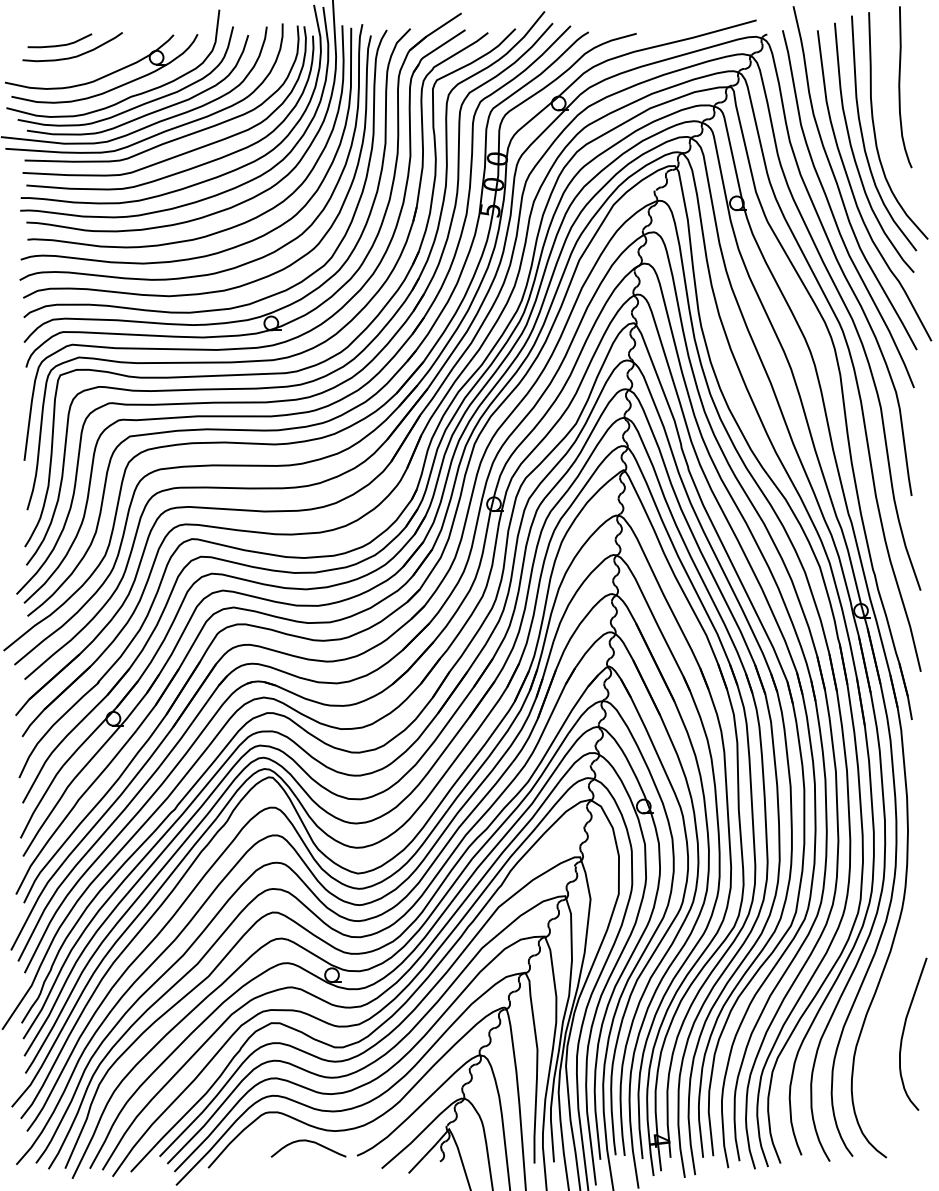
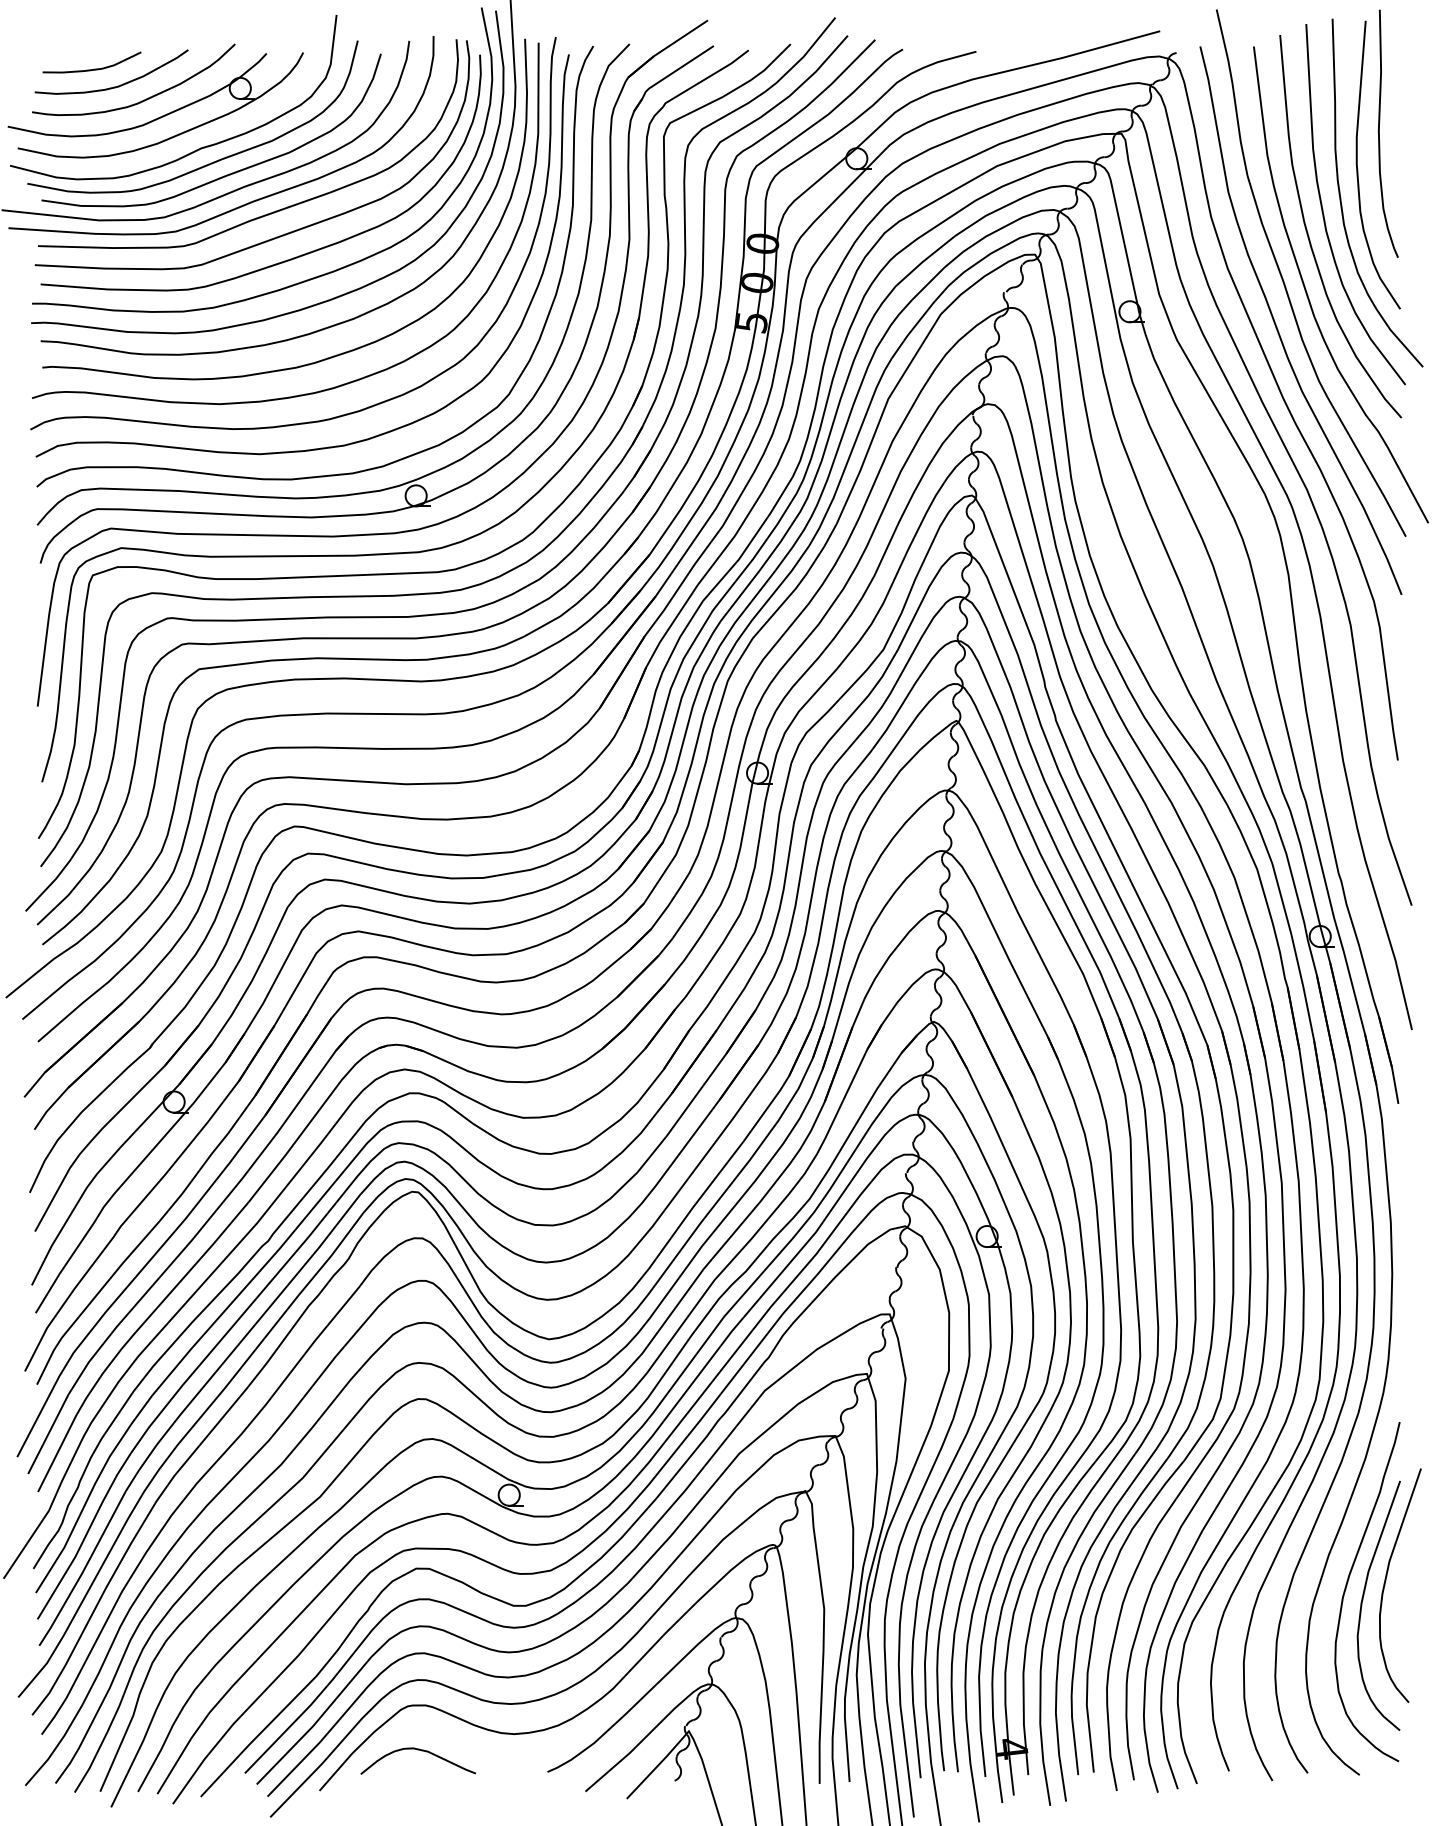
curve: (93, 64) -> (143, 98), added
curve: (886, 111) -> (1359, 170), added
part: (891, 1038) -> (1366, 1592), added
curve: (309, 1142) -> (419, 1751), moved

